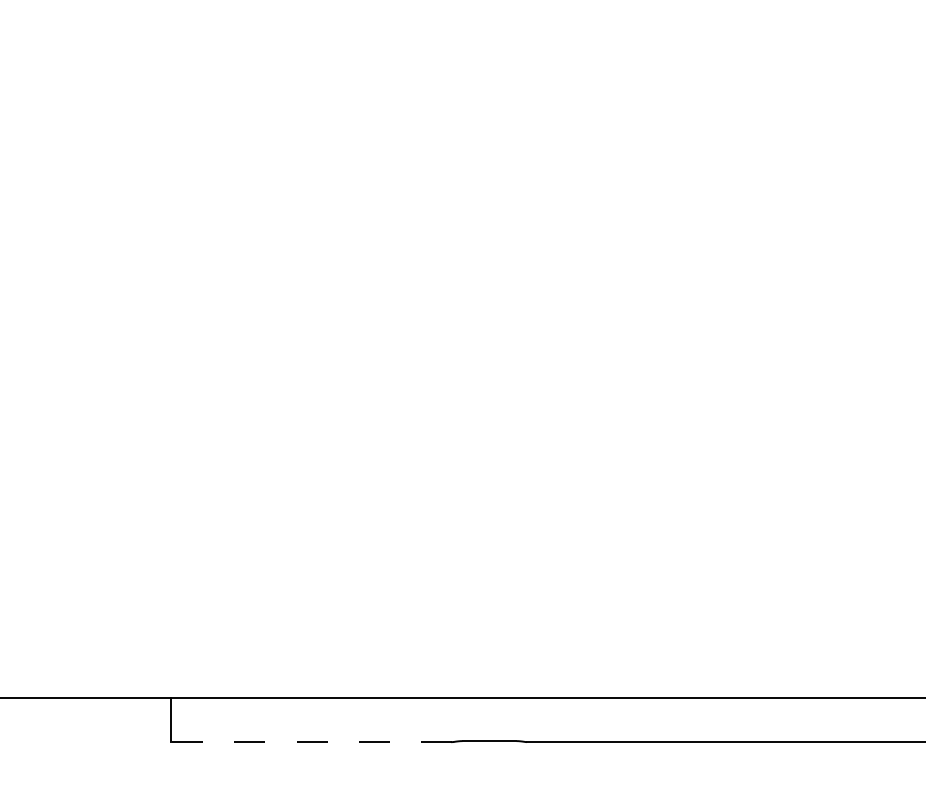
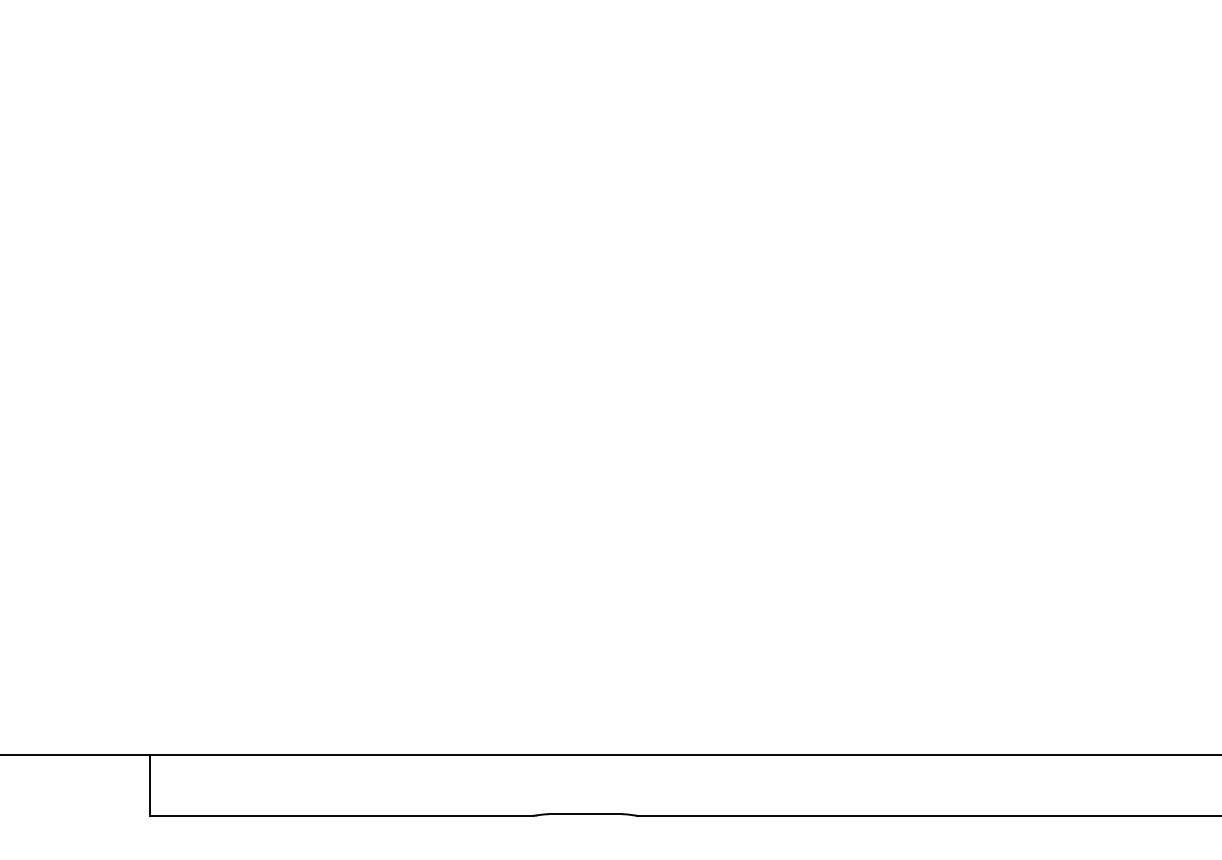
line: (311, 742) -> (342, 816), dashed -> solid

